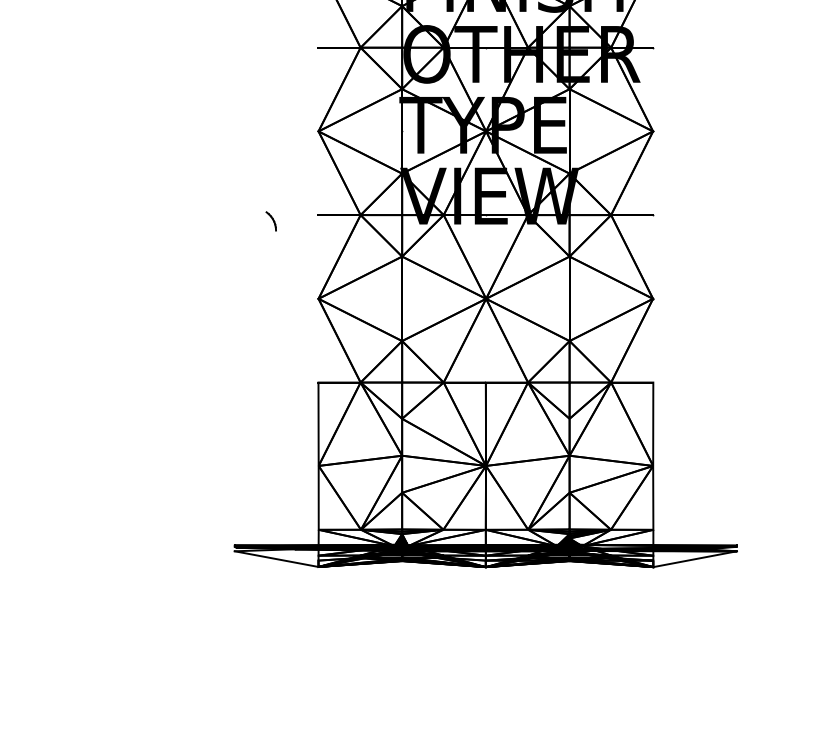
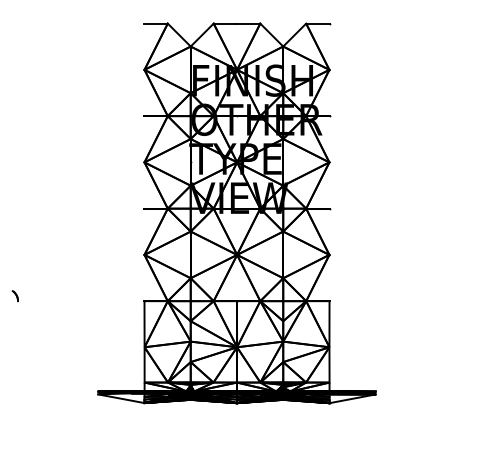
part: (269, 222) -> (14, 296), moved

